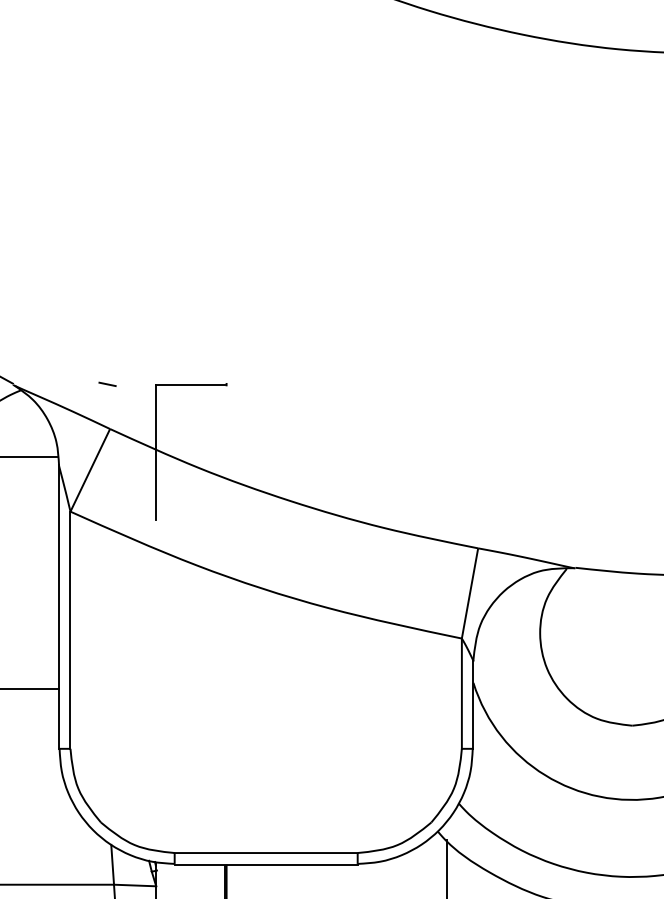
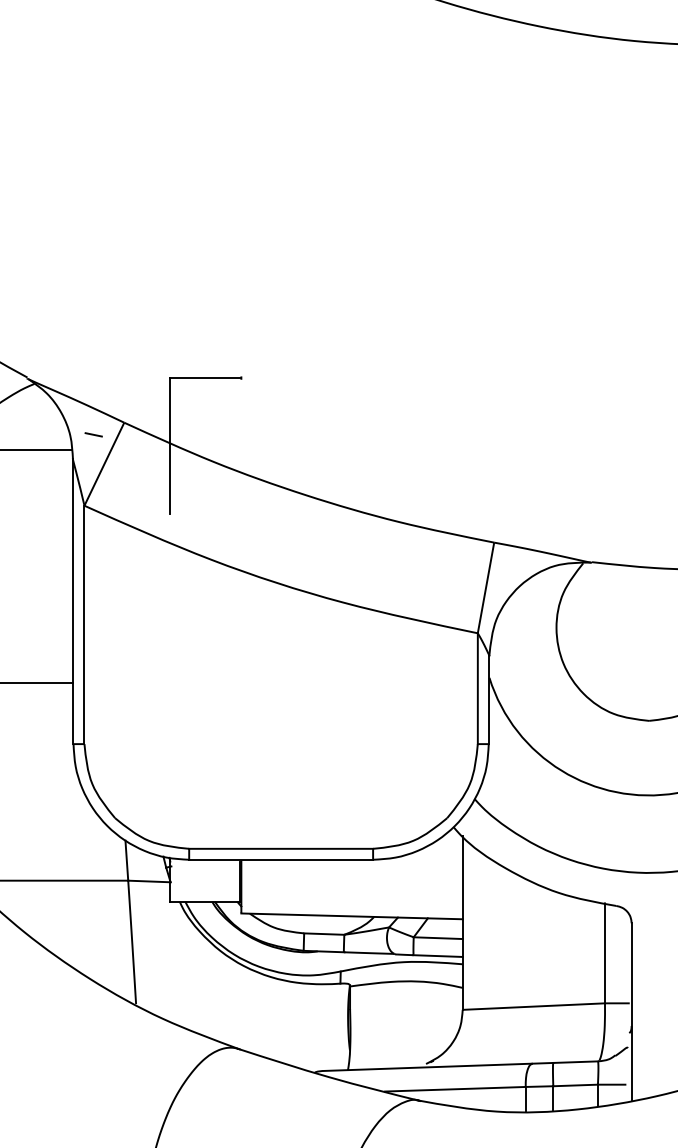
line: (107, 384) -> (93, 434), moved

